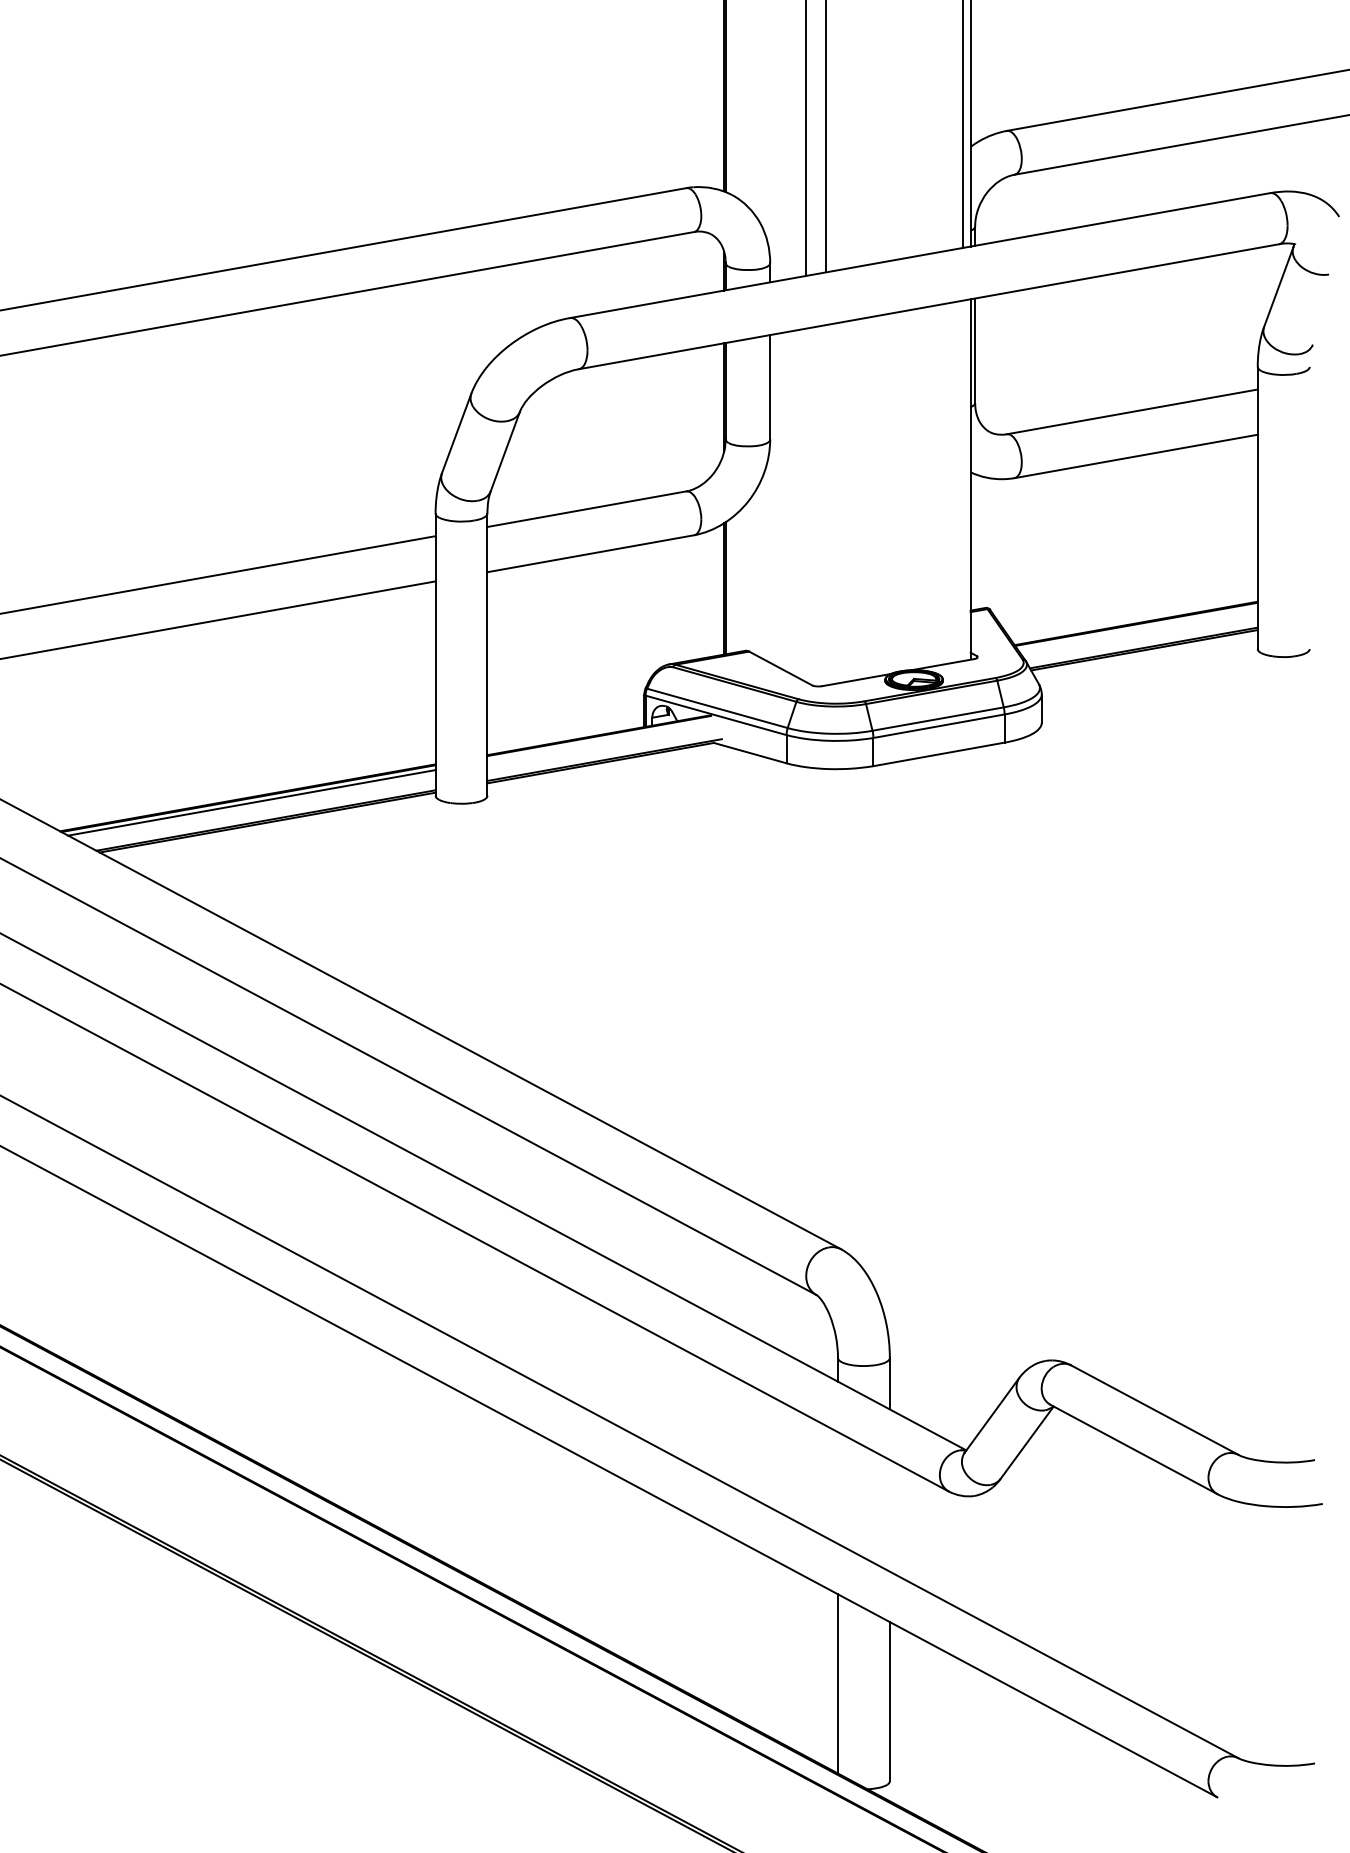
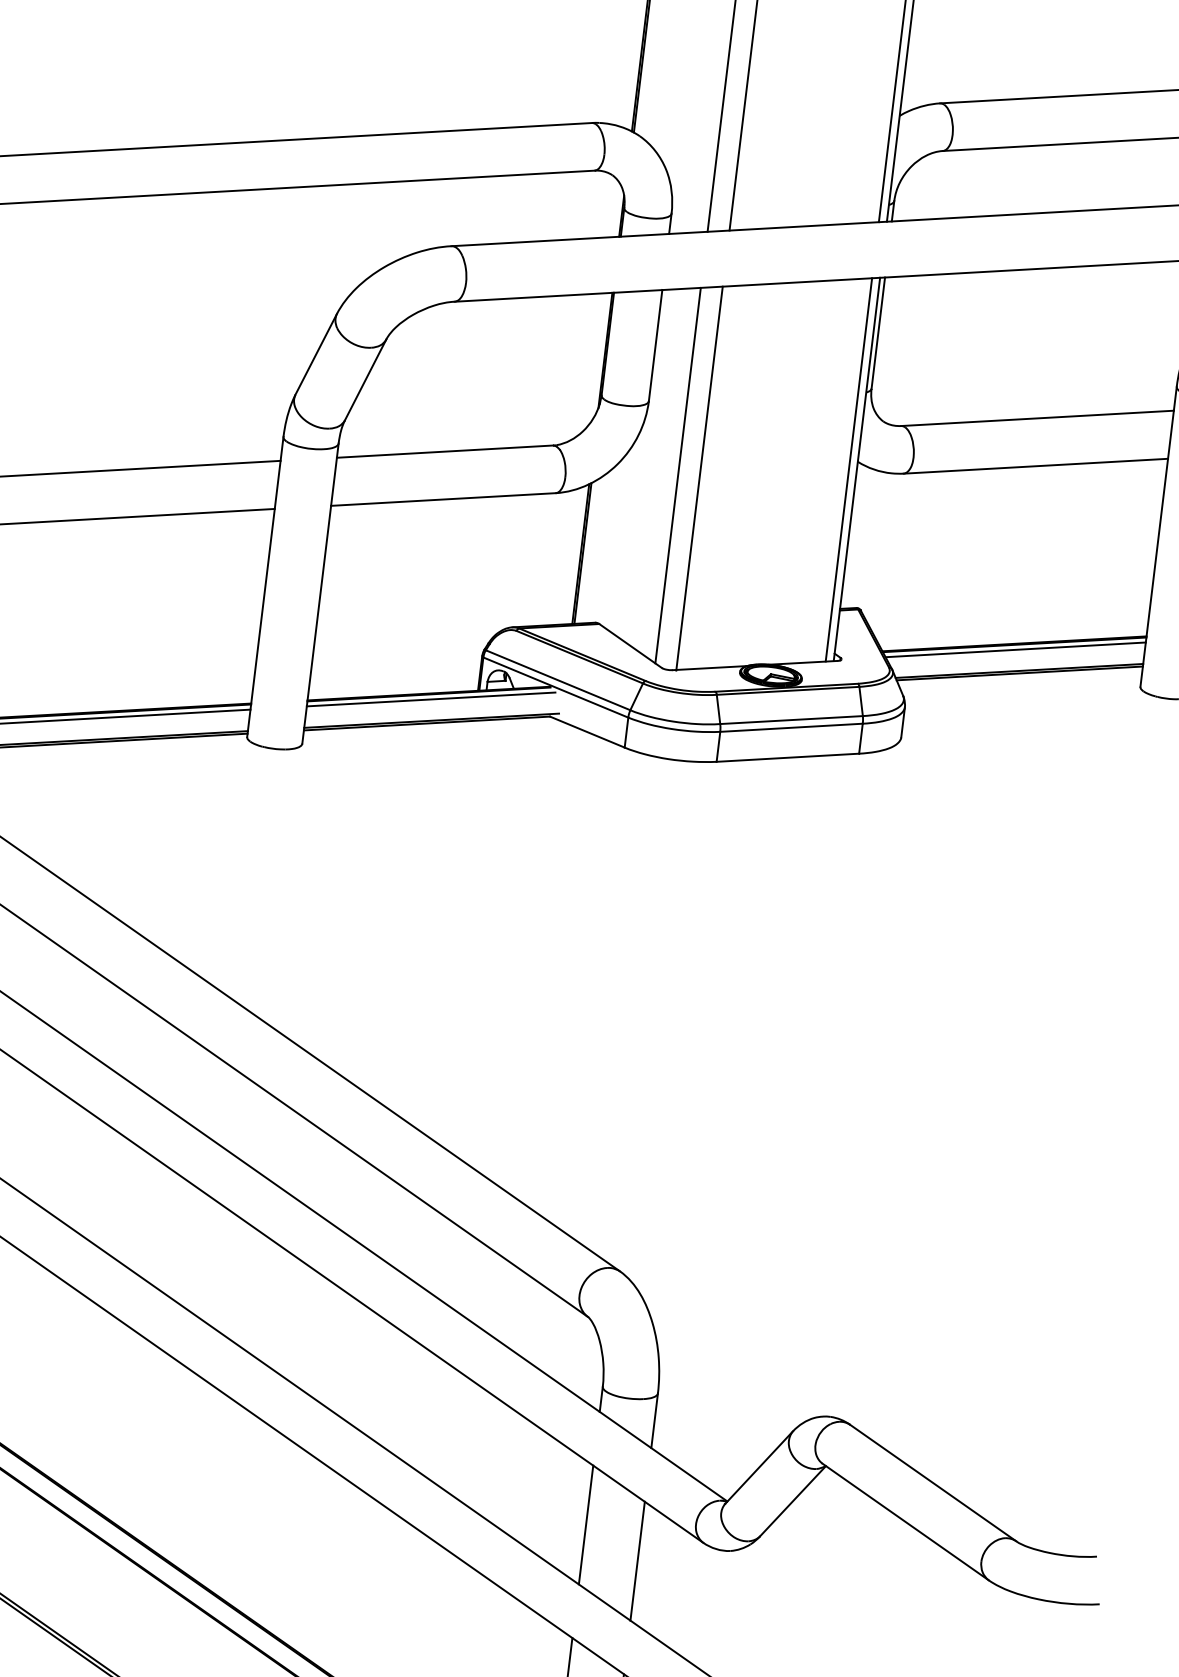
line: (963, 480) -> (849, 469), added
line: (805, 504) -> (678, 474), added
line: (825, 505) -> (699, 478), added
line: (1137, 628) -> (1015, 649), added
line: (601, 740) -> (430, 699), added
line: (838, 1487) -> (586, 1524), added
line: (889, 1515) -> (637, 1560), added

